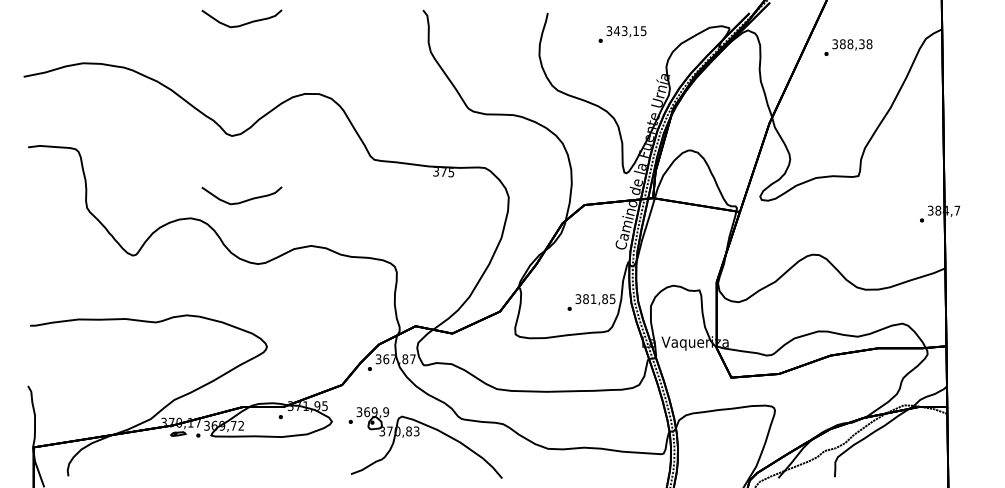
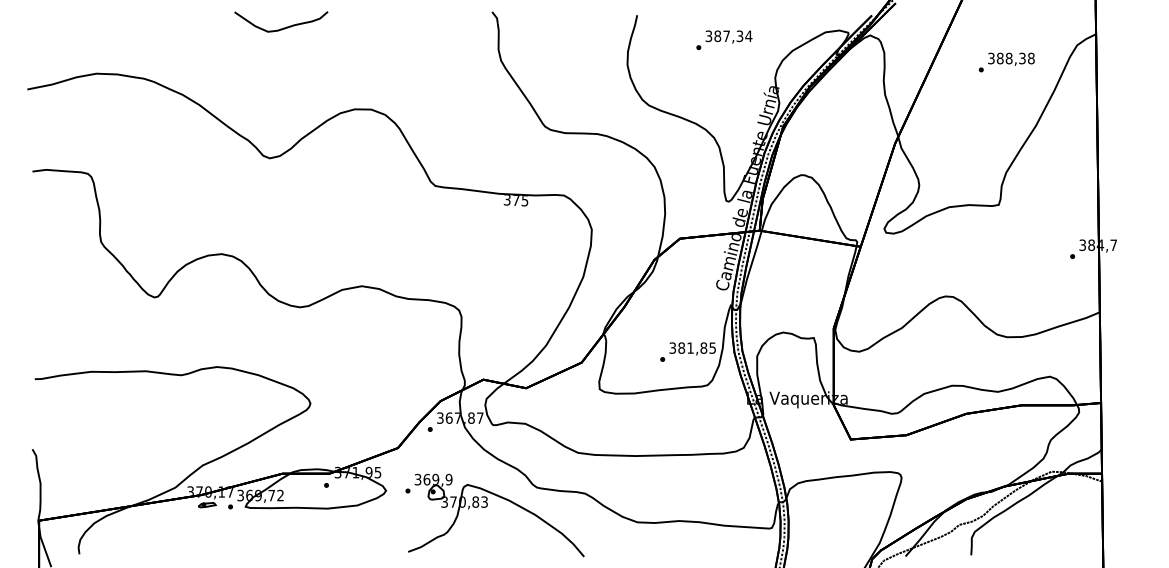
text: (629, 31) -> (732, 36), 343,15 -> 387,34
text: (848, 47) -> (1006, 62), moved
curve: (243, 200) -> (283, 233), removed

